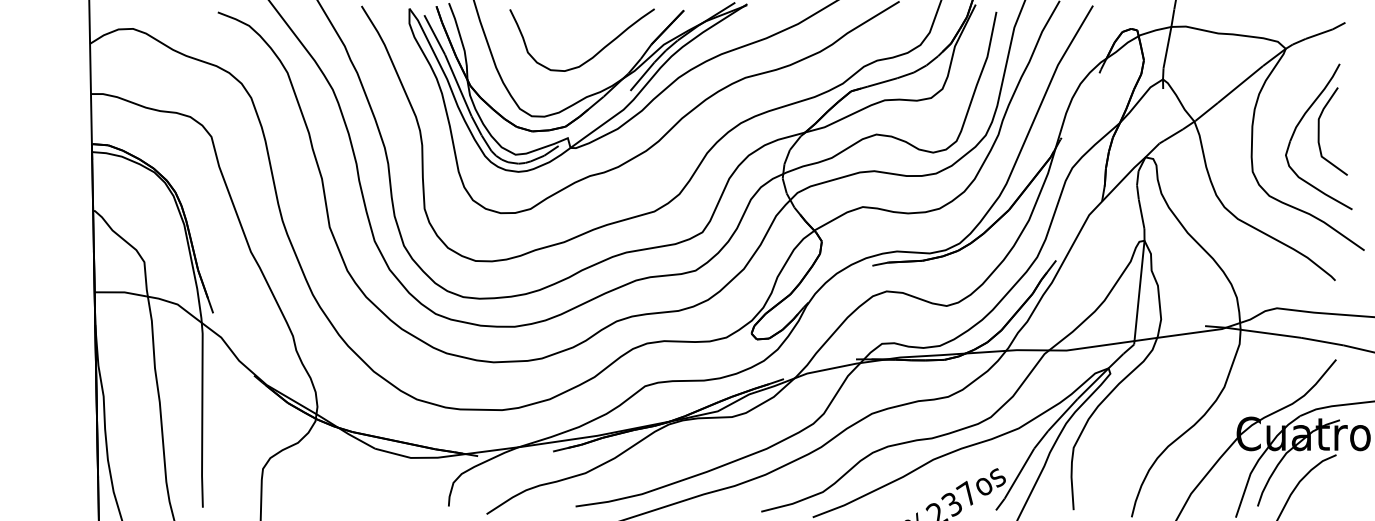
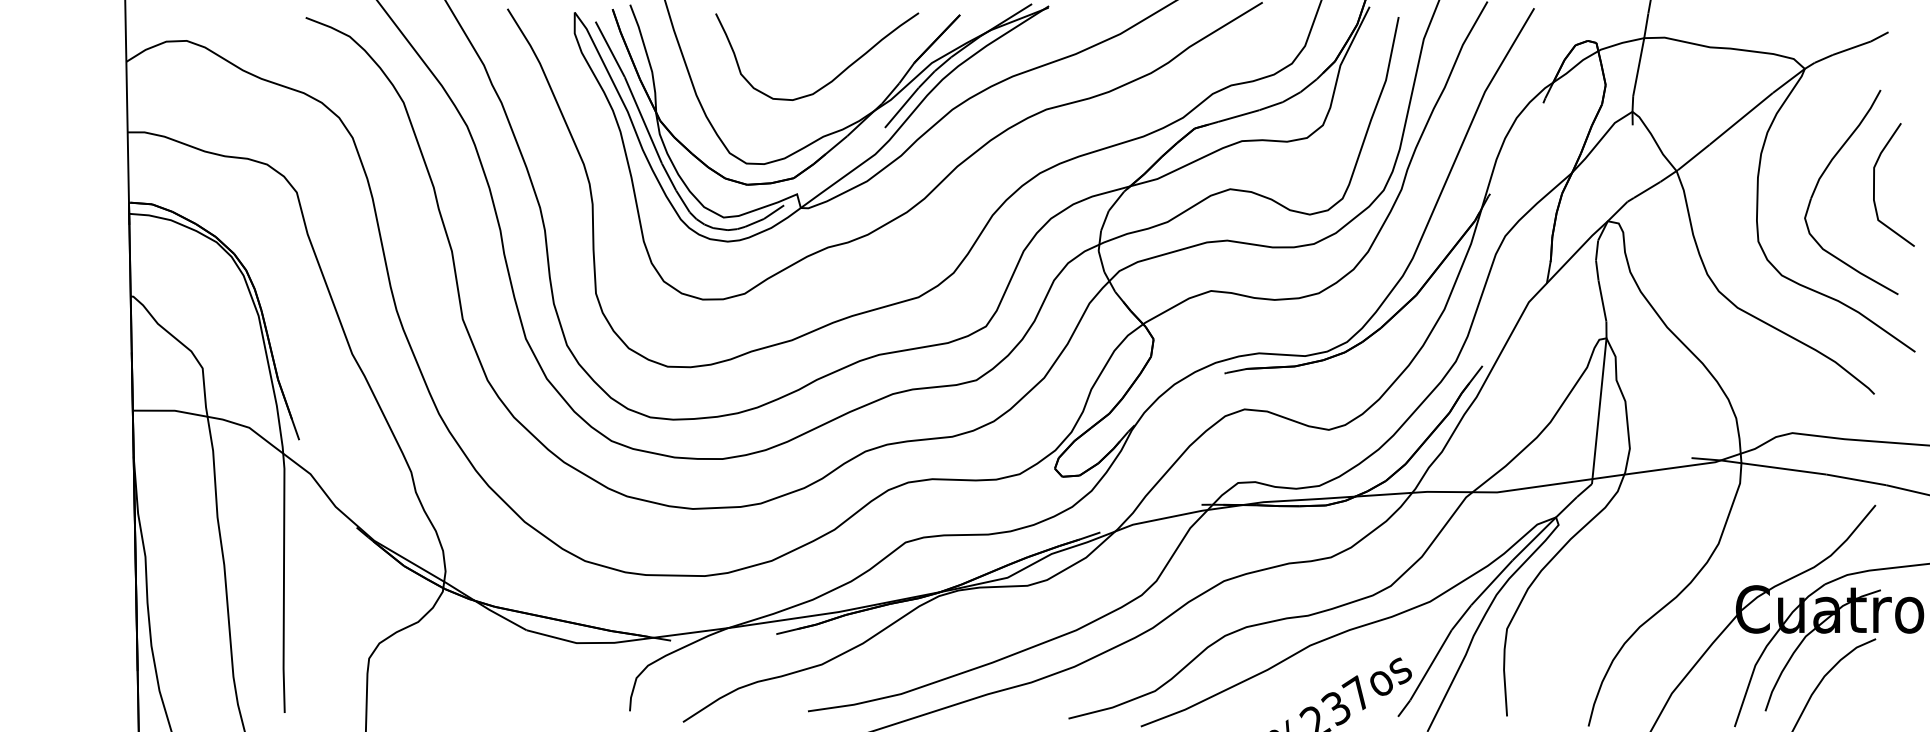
curve: (1319, 131) -> (1874, 184), moved

